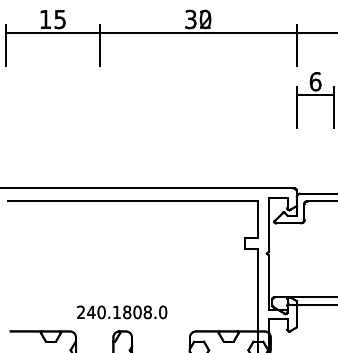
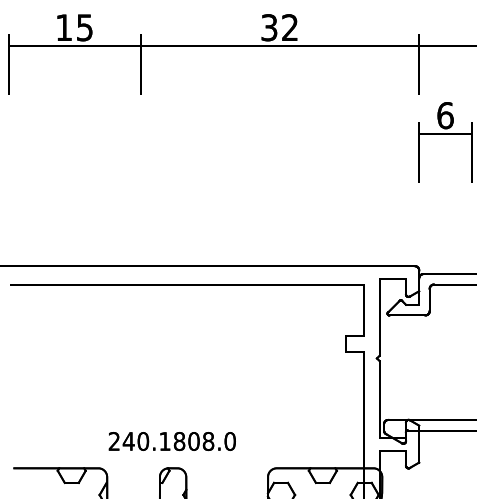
text: (205, 19) -> (290, 27), 30 -> 32

